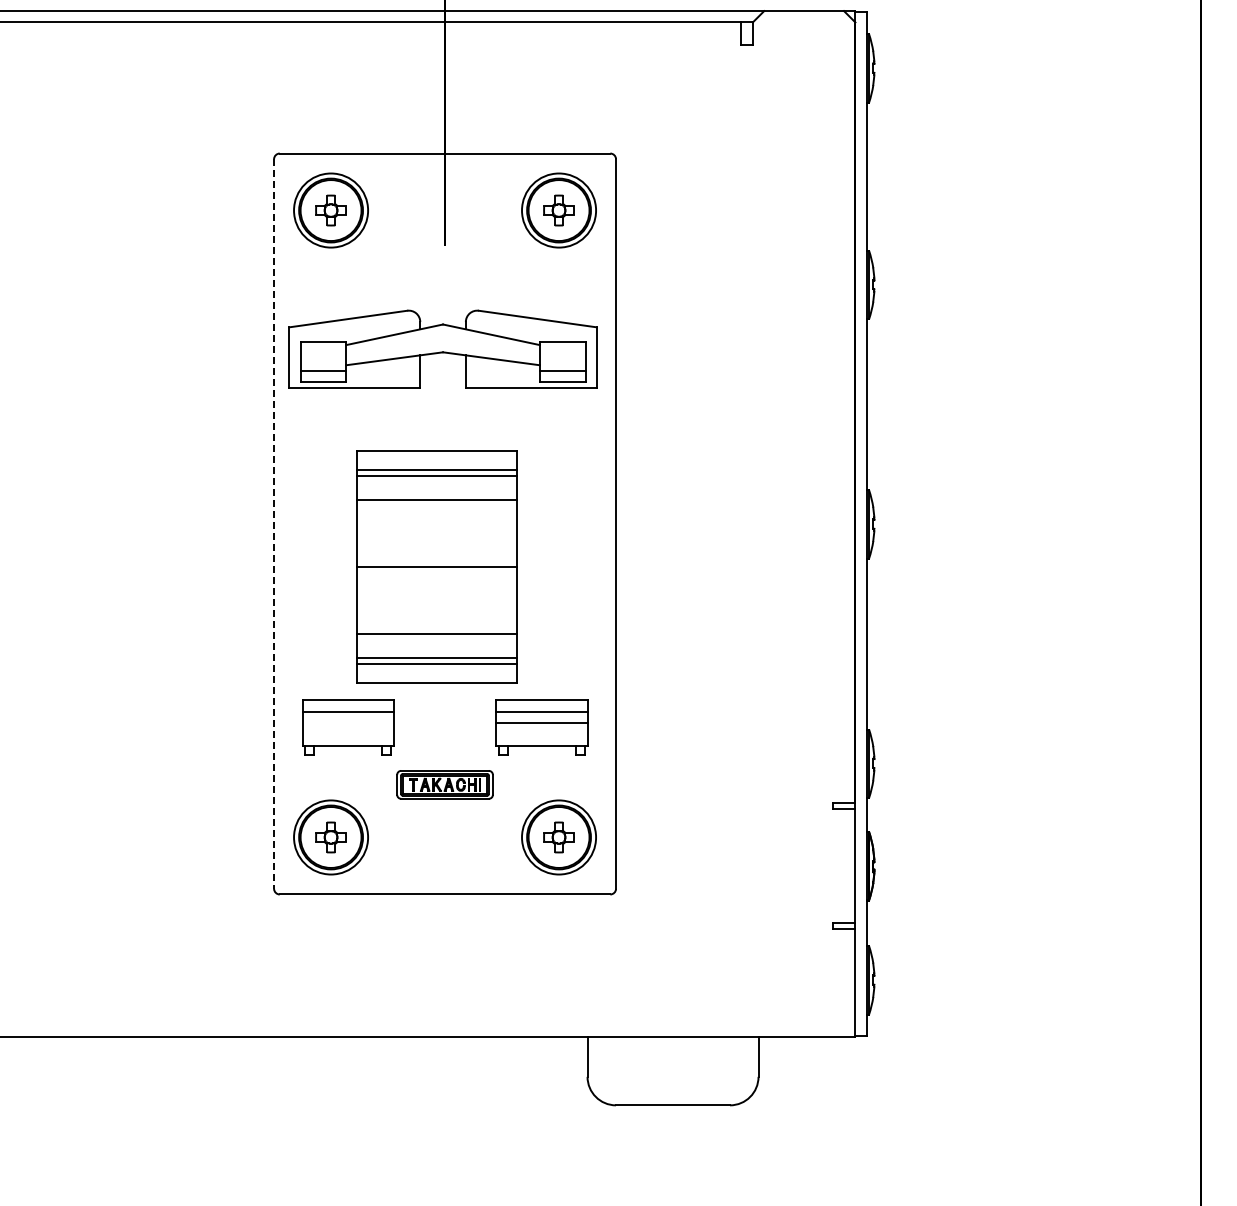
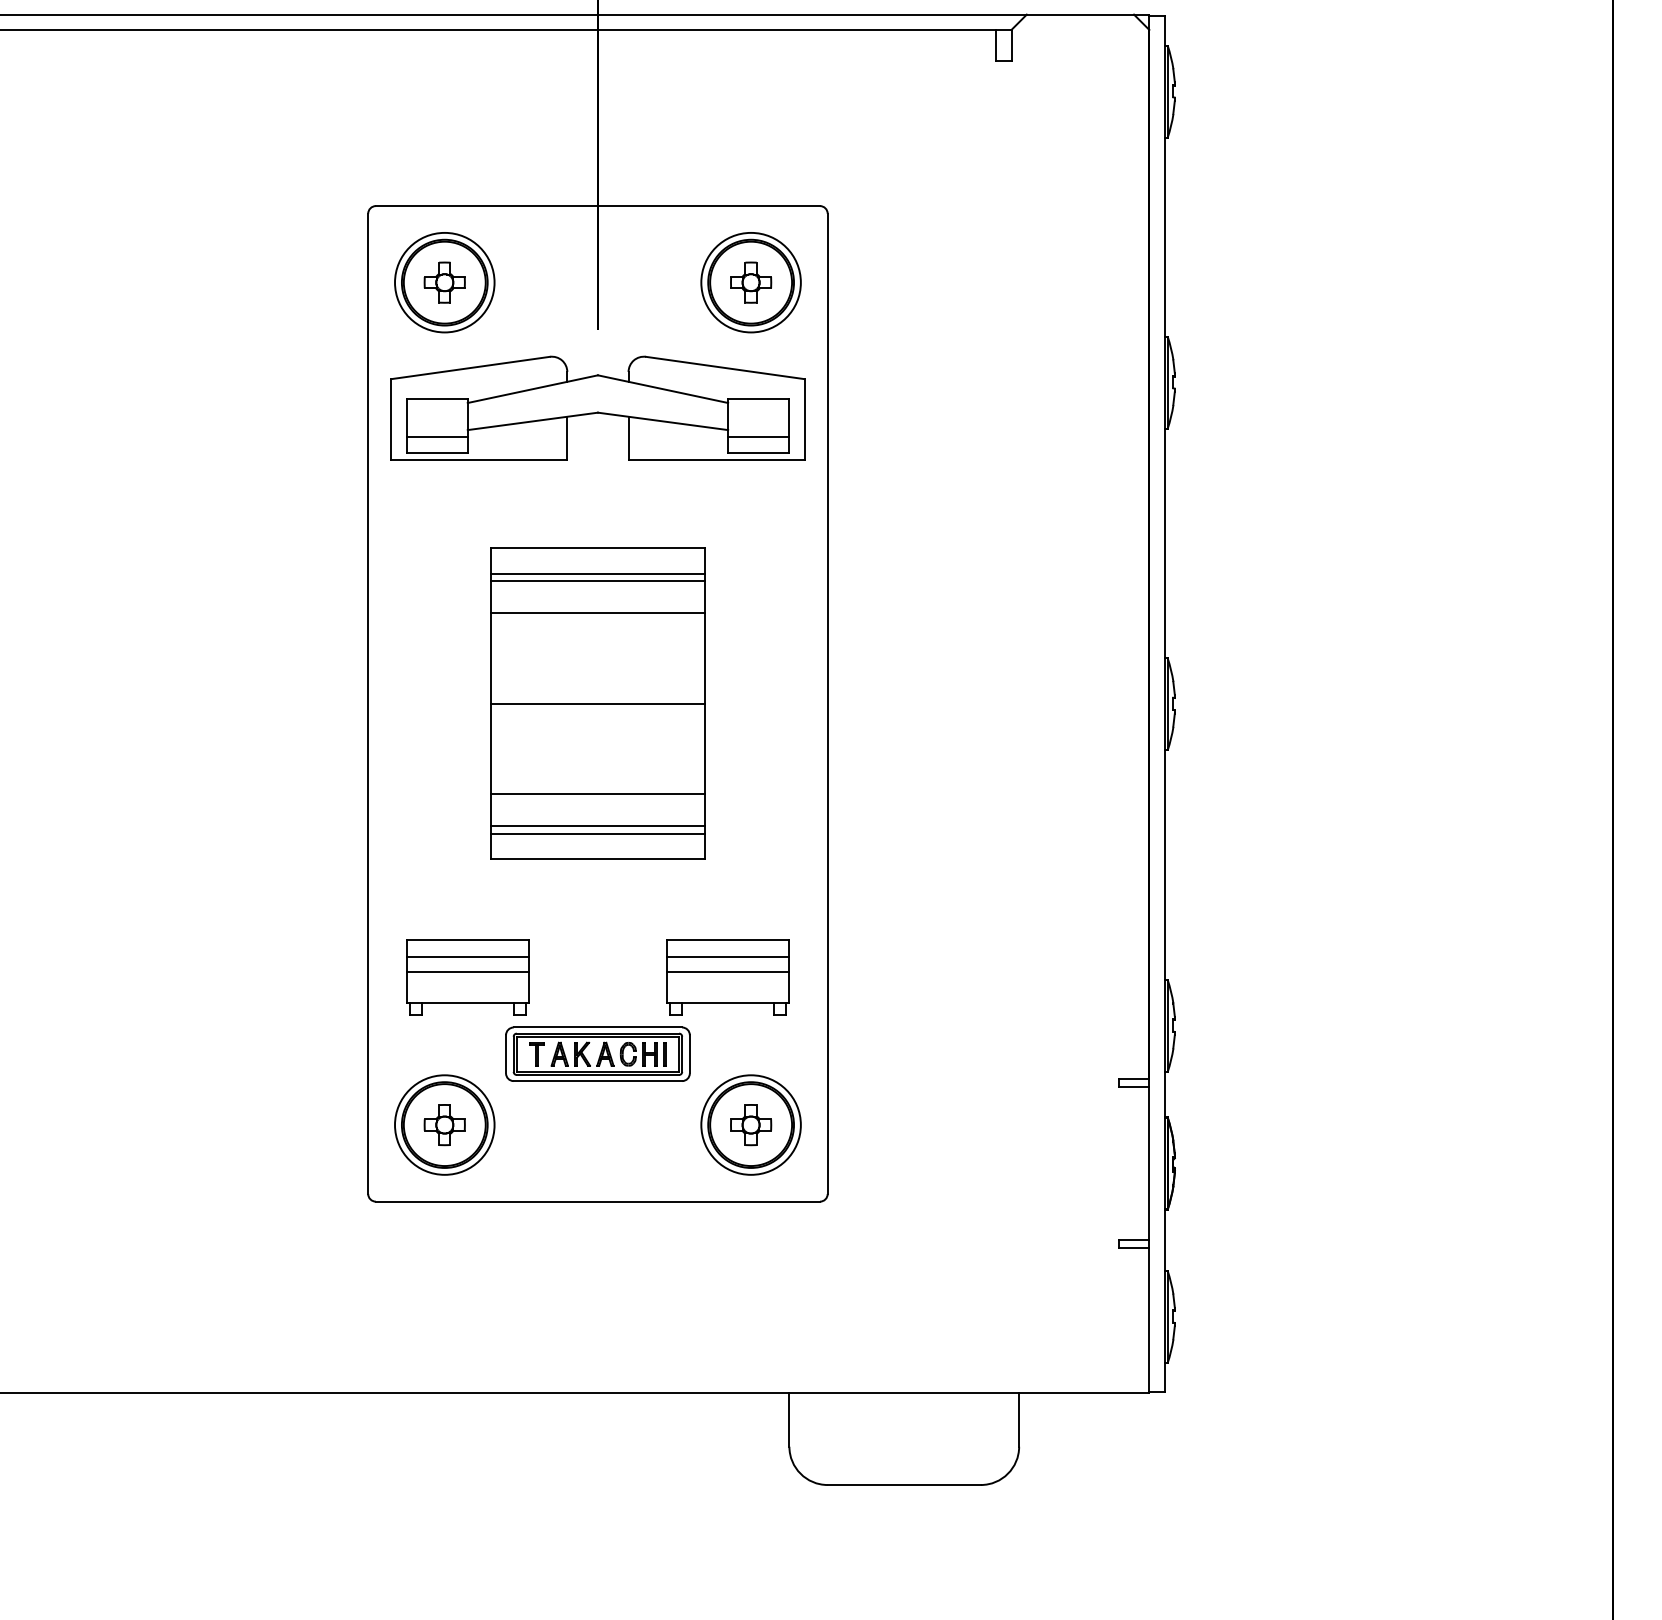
part: (442, 348) -> (597, 407), moved
line: (274, 524) -> (368, 704), dashed -> solid
part: (436, 566) -> (597, 703), moved
line: (347, 723) -> (466, 971), added
part: (444, 784) -> (597, 1053), size x1.43

